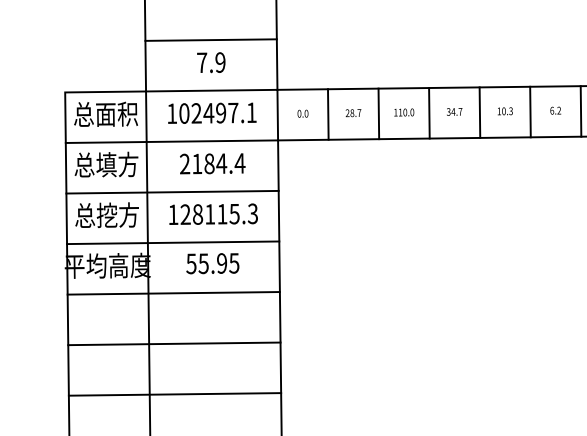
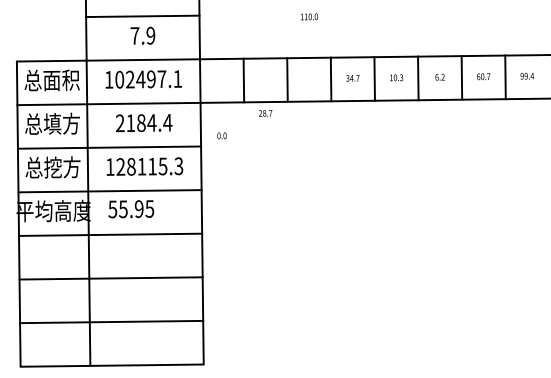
text: (404, 112) -> (309, 16), moved
text: (302, 113) -> (221, 135), moved
text: (353, 113) -> (265, 113), moved
text: (213, 263) -> (131, 209), moved

